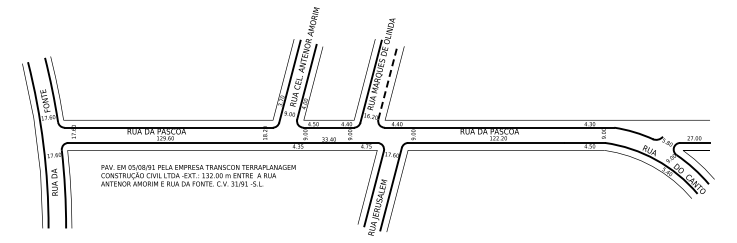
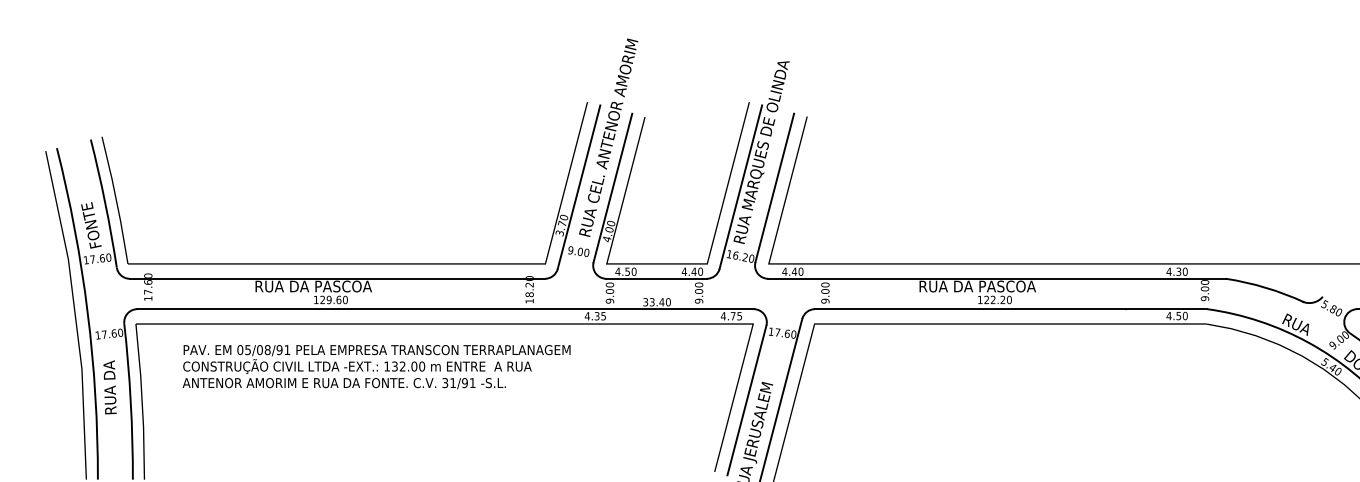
line: (388, 81) -> (775, 186), dashed -> solid
text: (198, 175) -> (376, 366), moved

